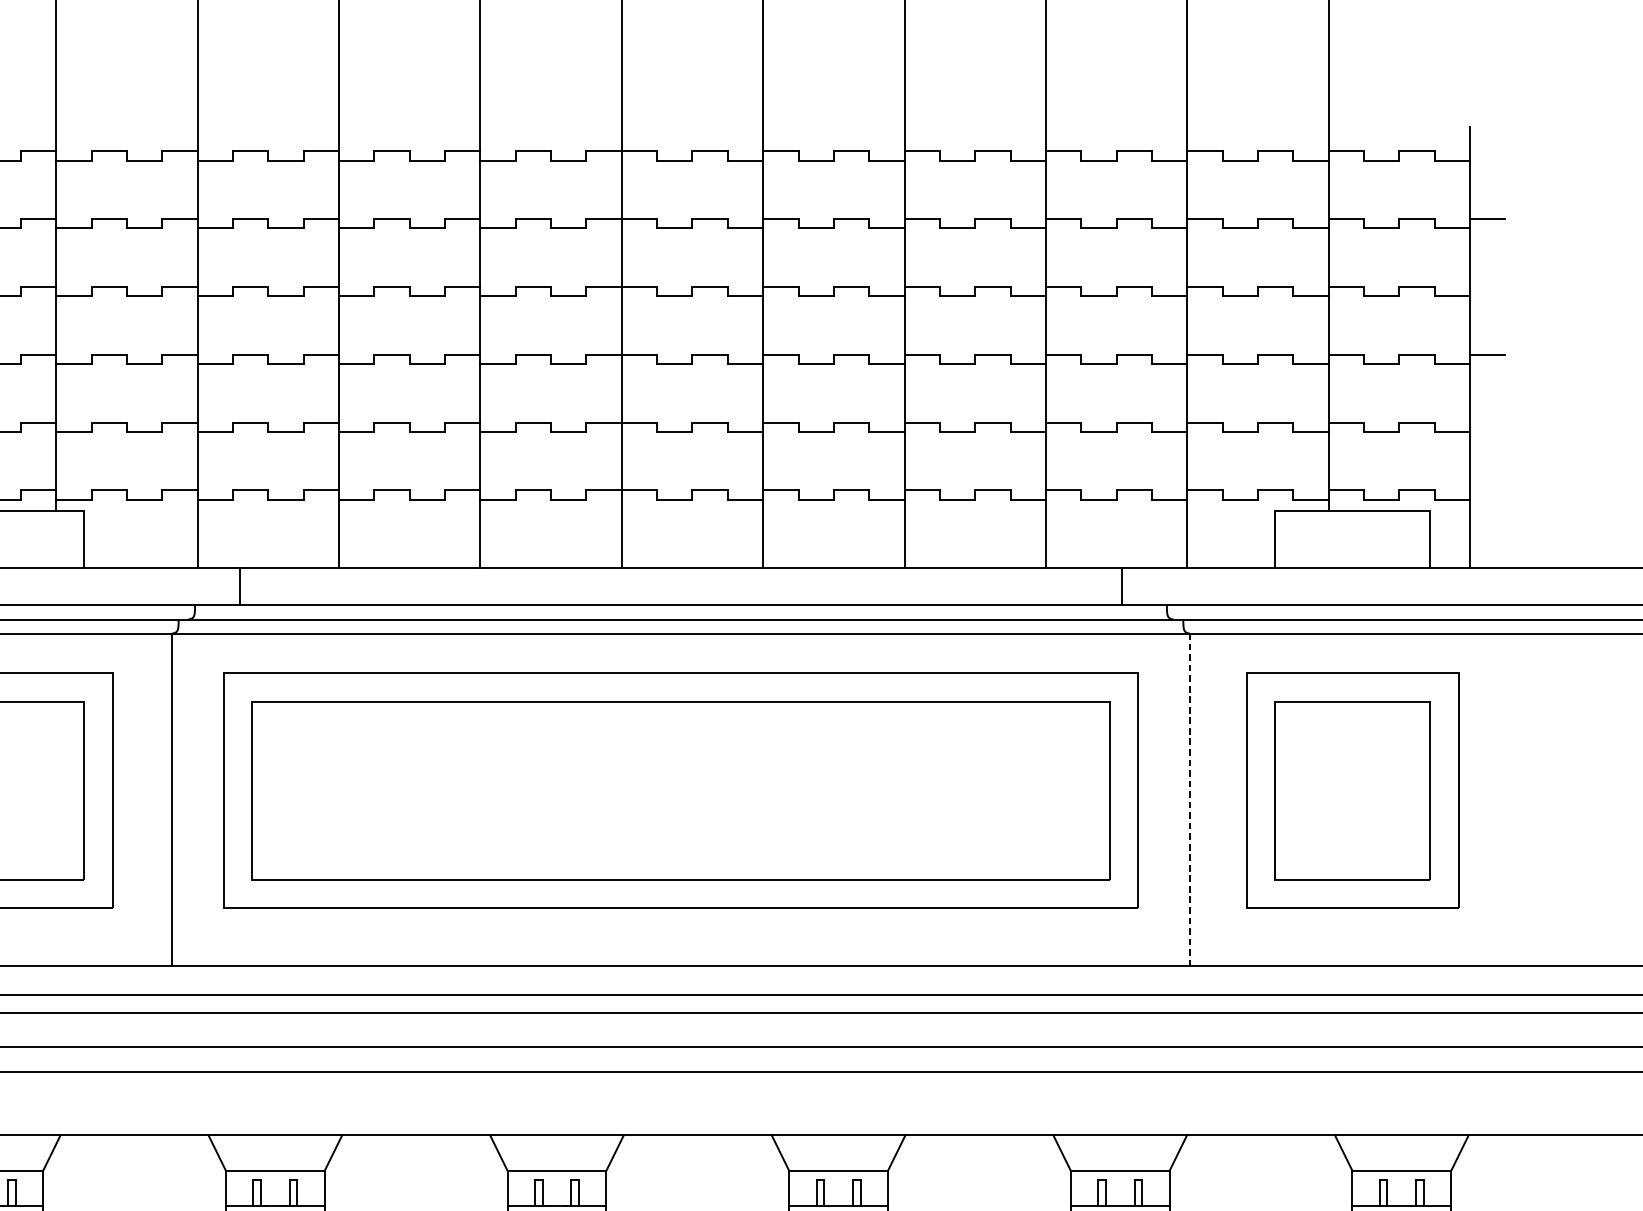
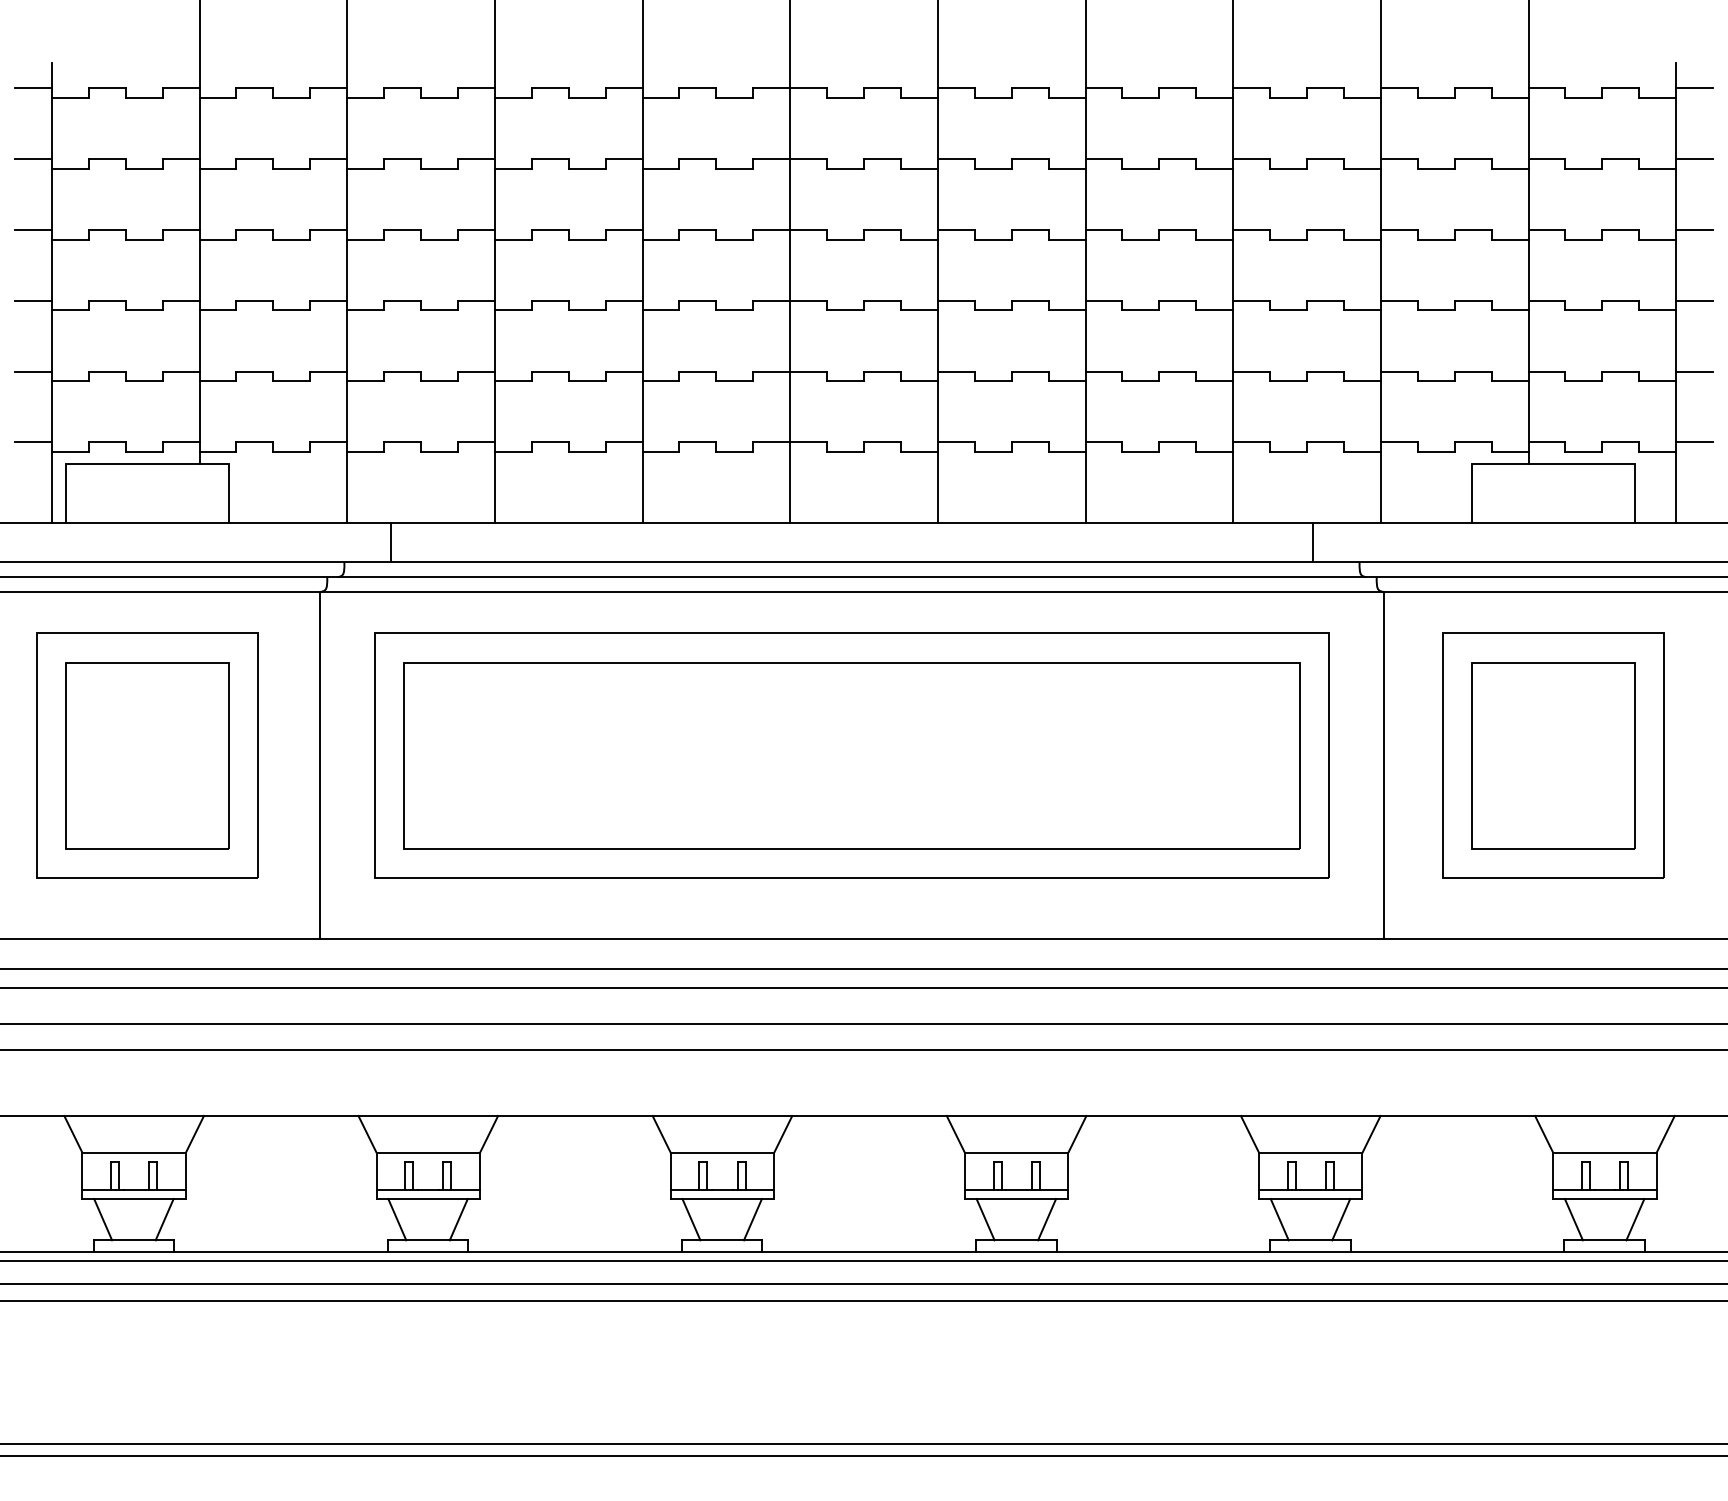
line: (1487, 151) -> (1694, 88), added
line: (1487, 286) -> (1694, 229), added
line: (1487, 422) -> (1694, 371), added
line: (1487, 490) -> (1694, 442), added
line: (1189, 799) -> (1383, 765), dashed -> solid

